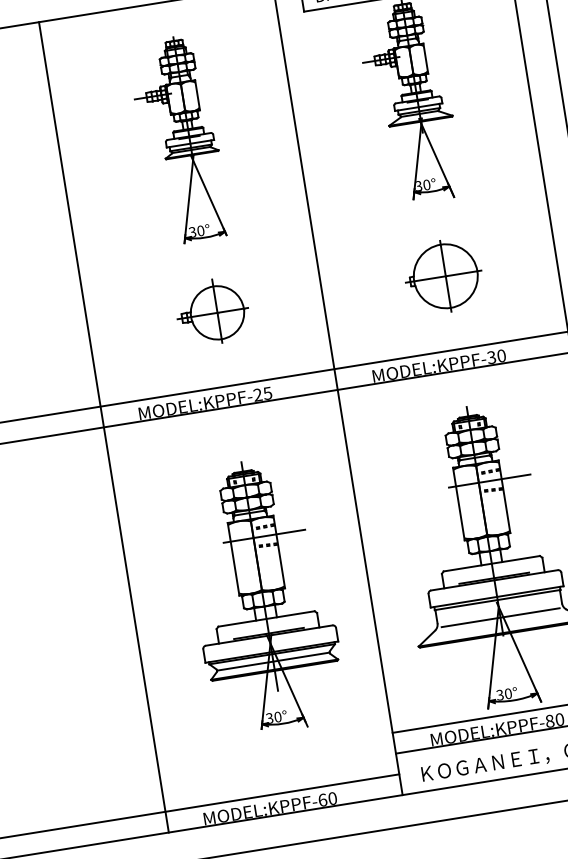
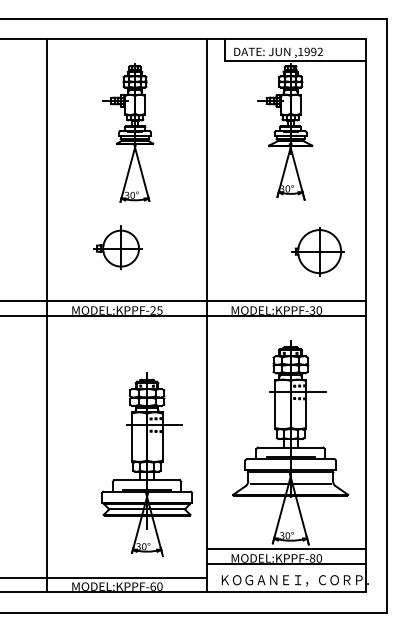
part: (442, 276) -> (317, 251), moved
part: (212, 312) -> (117, 247), moved
part: (263, 595) -> (147, 464), moved

